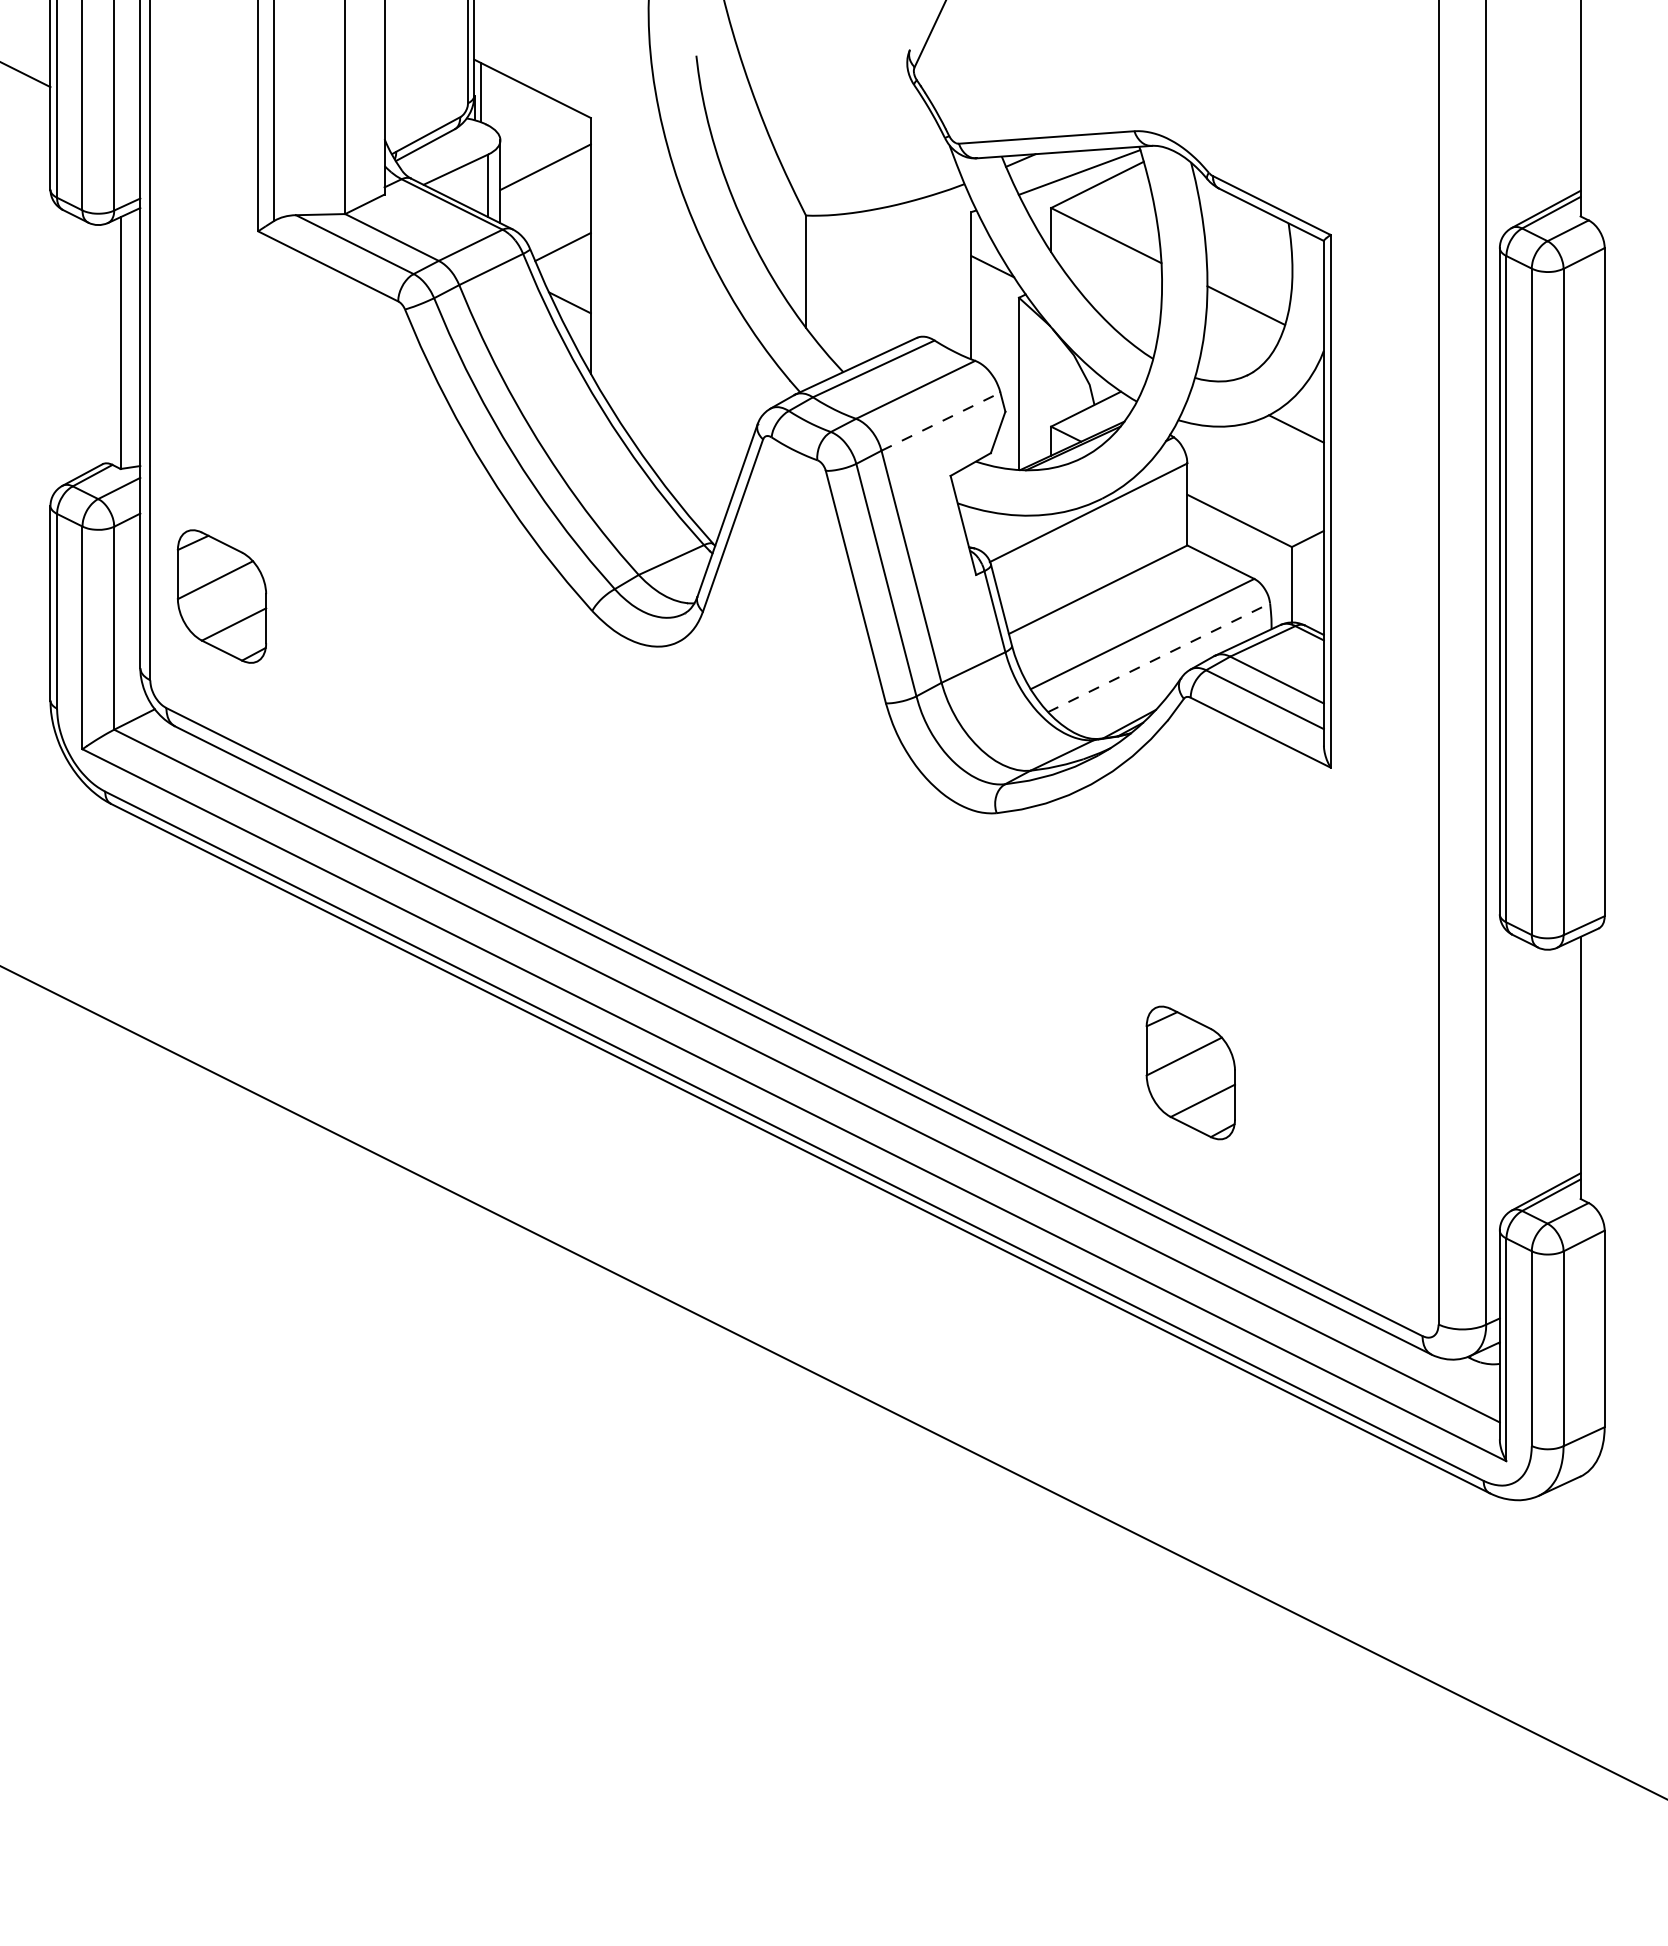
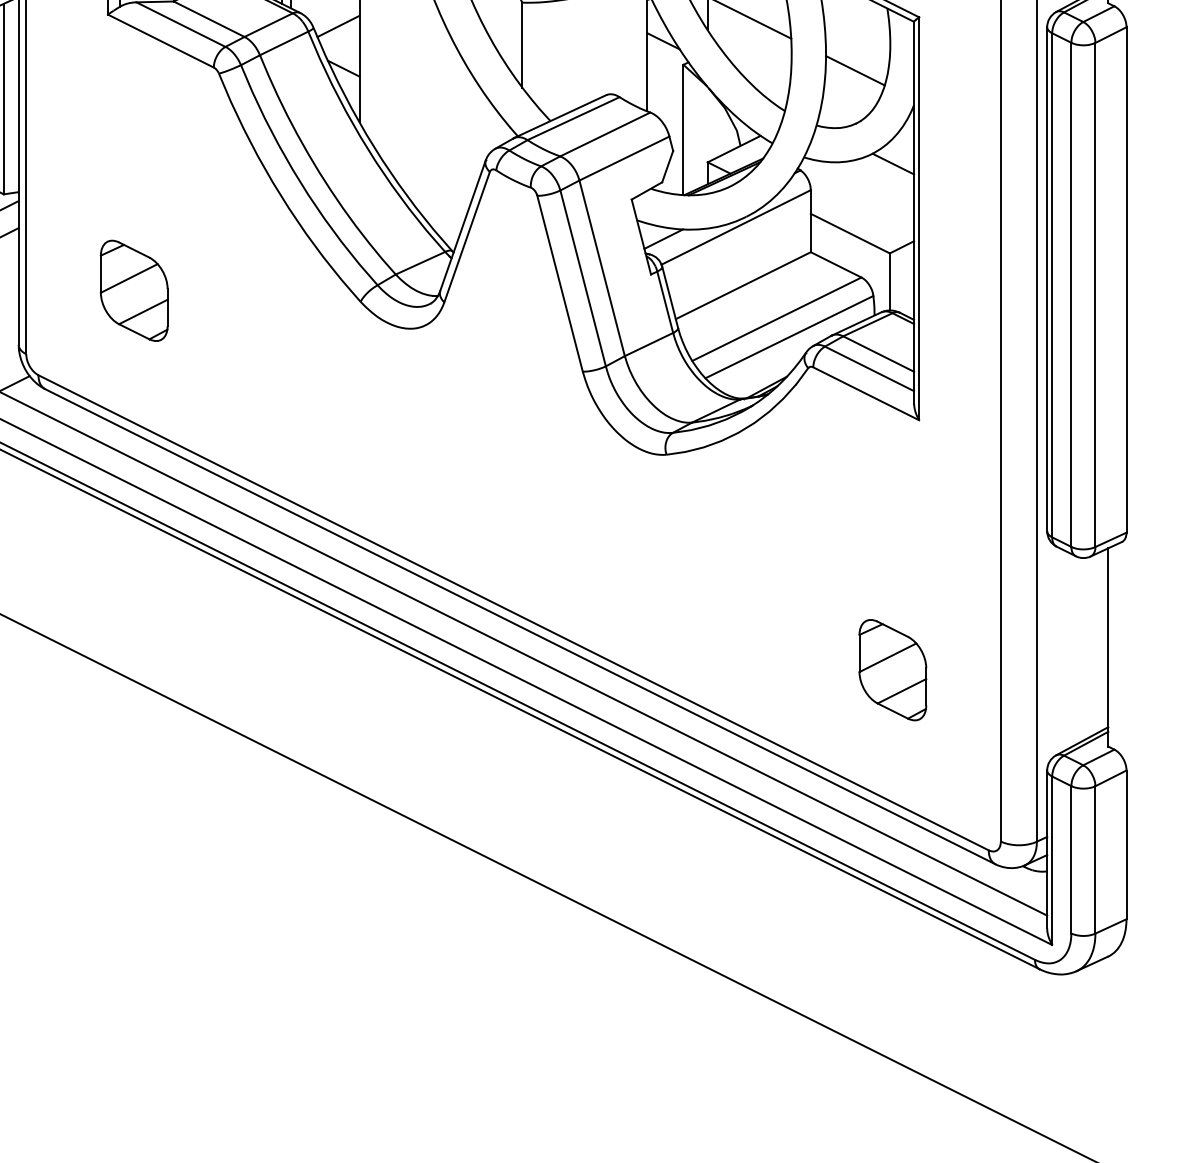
line: (941, 421) -> (624, 158), dashed -> solid
line: (992, 528) -> (663, 239), added
part: (221, 596) -> (133, 290), moved
line: (1159, 657) -> (789, 336), dashed -> solid
part: (1190, 1072) -> (892, 669), moved

